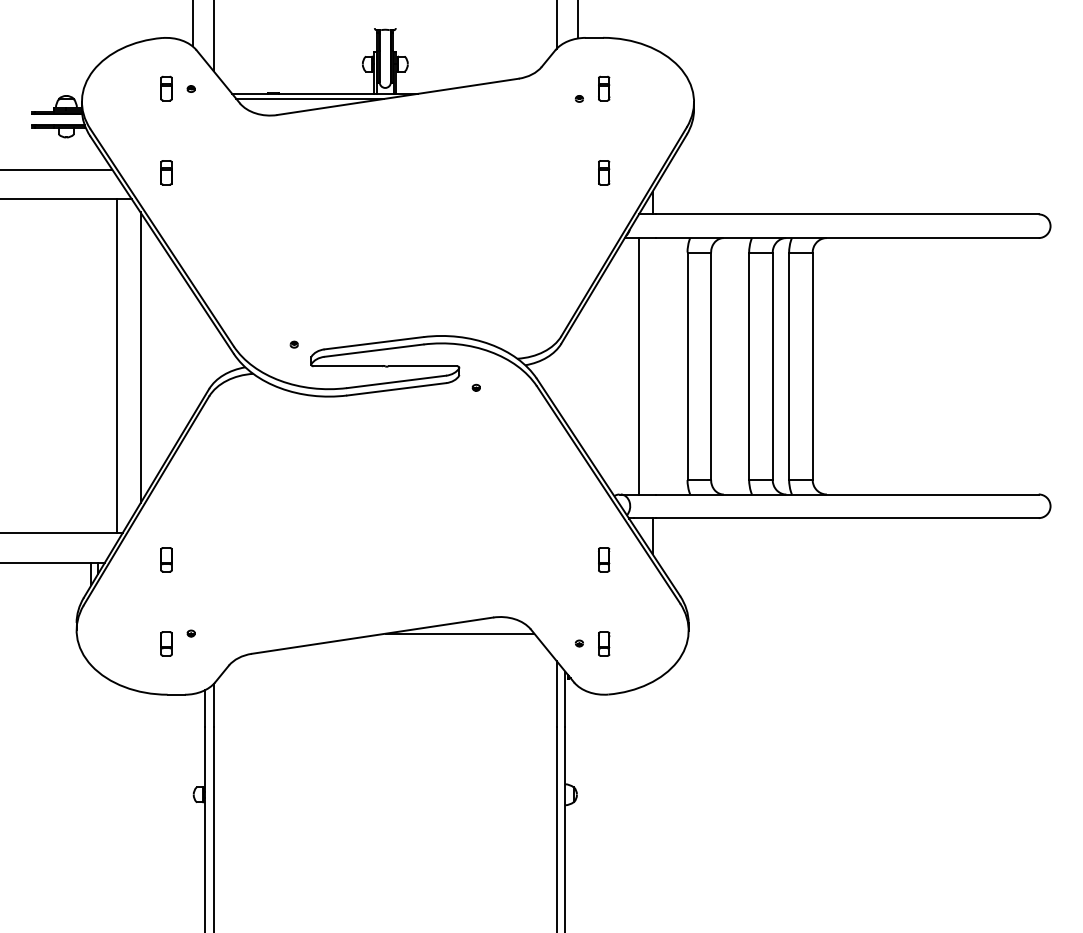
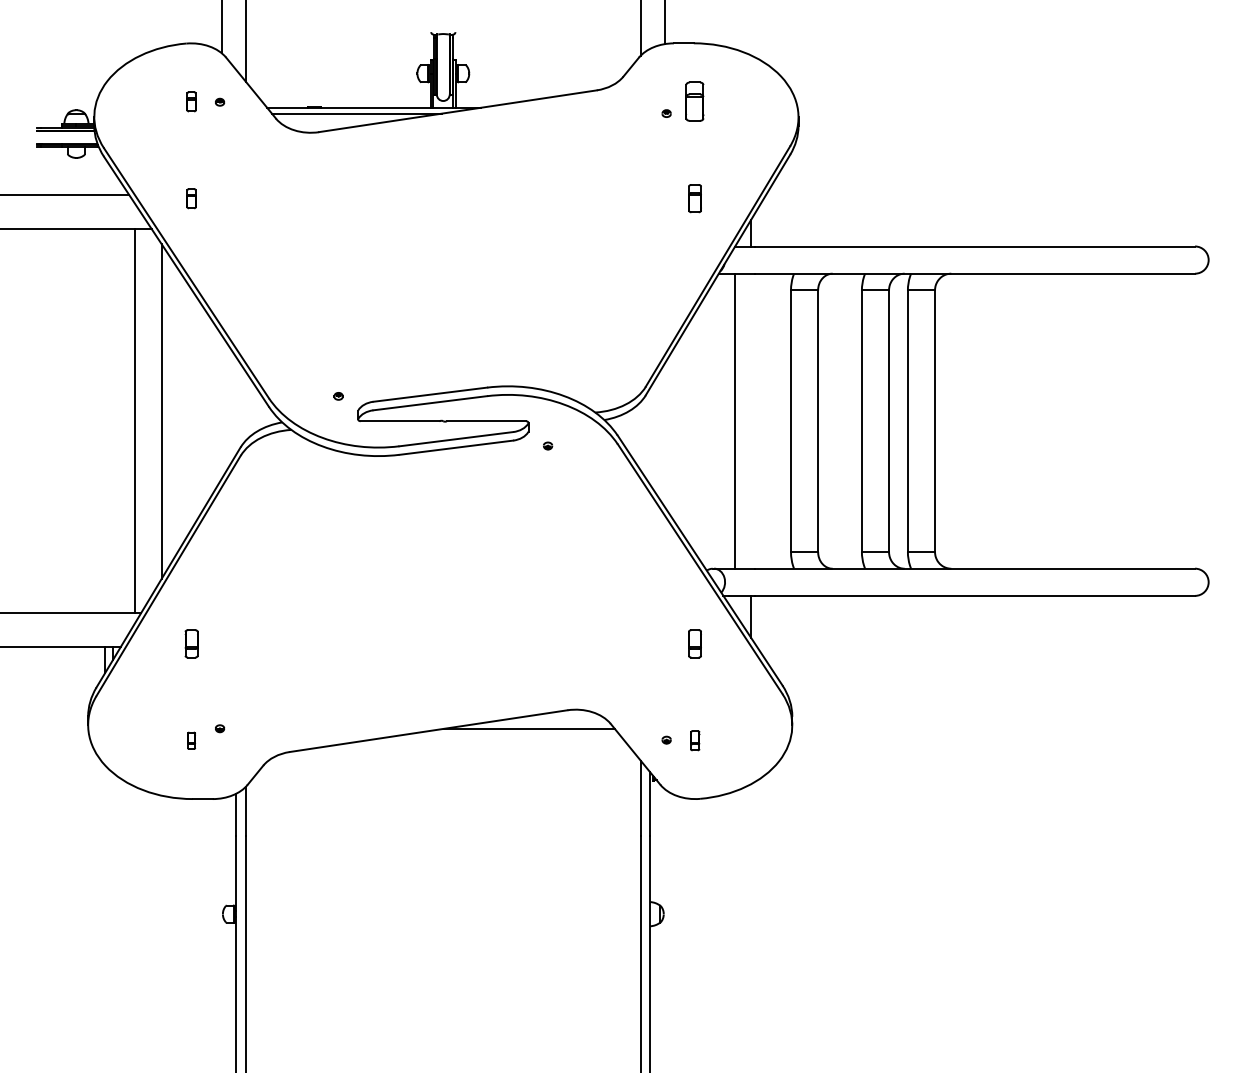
part: (166, 88) -> (191, 101), size x0.7
part: (604, 88) -> (695, 101), size x1.4
part: (166, 172) -> (191, 198), size x0.7
part: (166, 643) -> (191, 740), size x0.6
part: (604, 643) -> (695, 740), size x0.7

